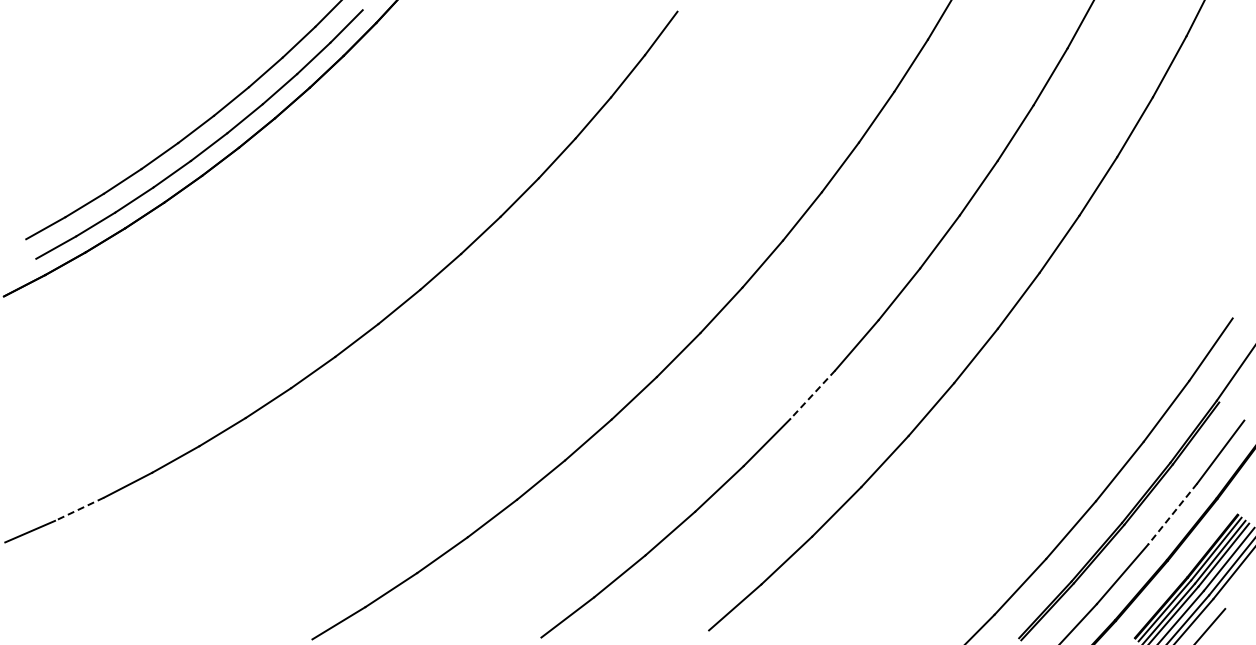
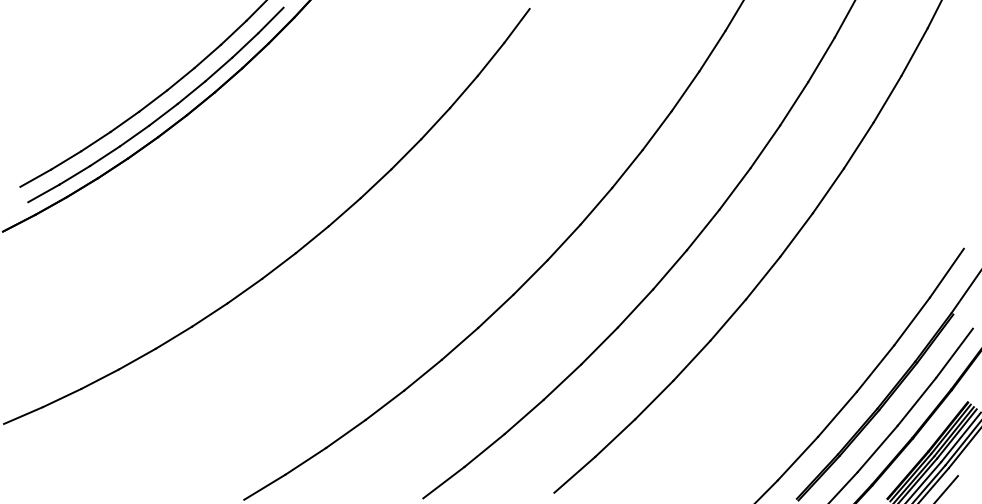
line: (812, 395) -> (635, 309), dashed -> solid
line: (79, 509) -> (62, 398), dashed -> solid
line: (1172, 514) -> (916, 402), dashed -> solid

